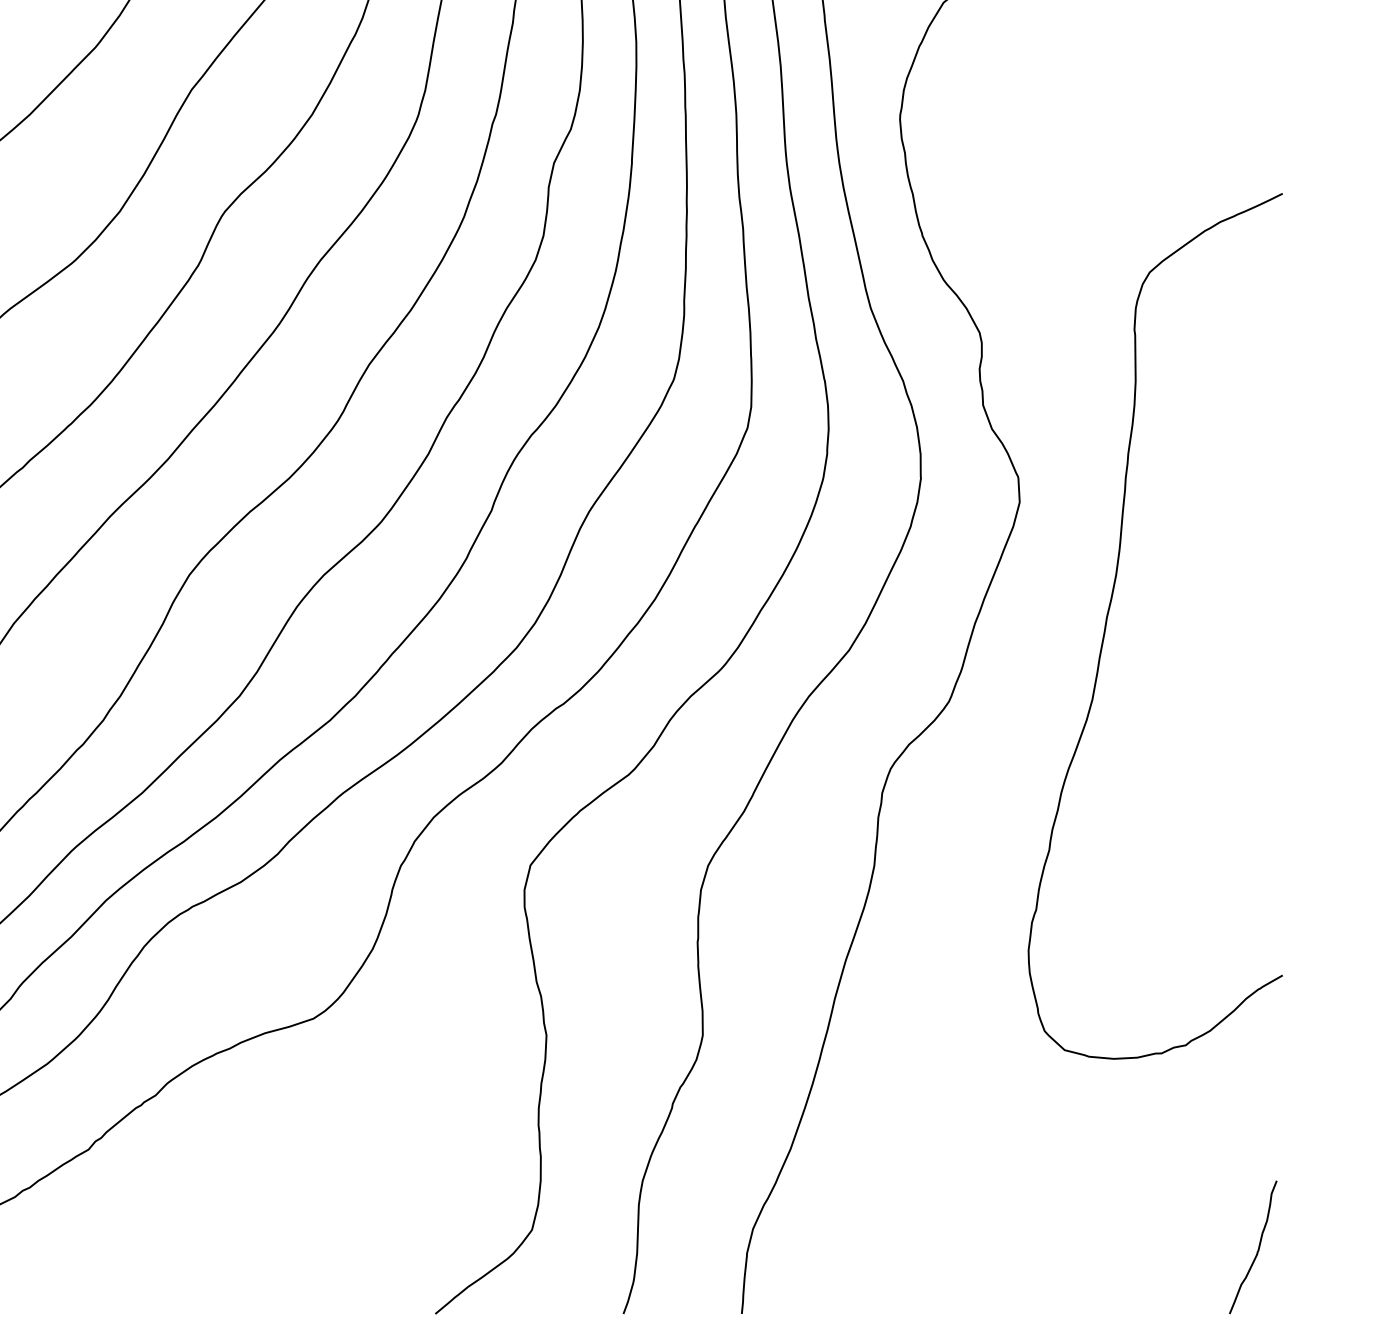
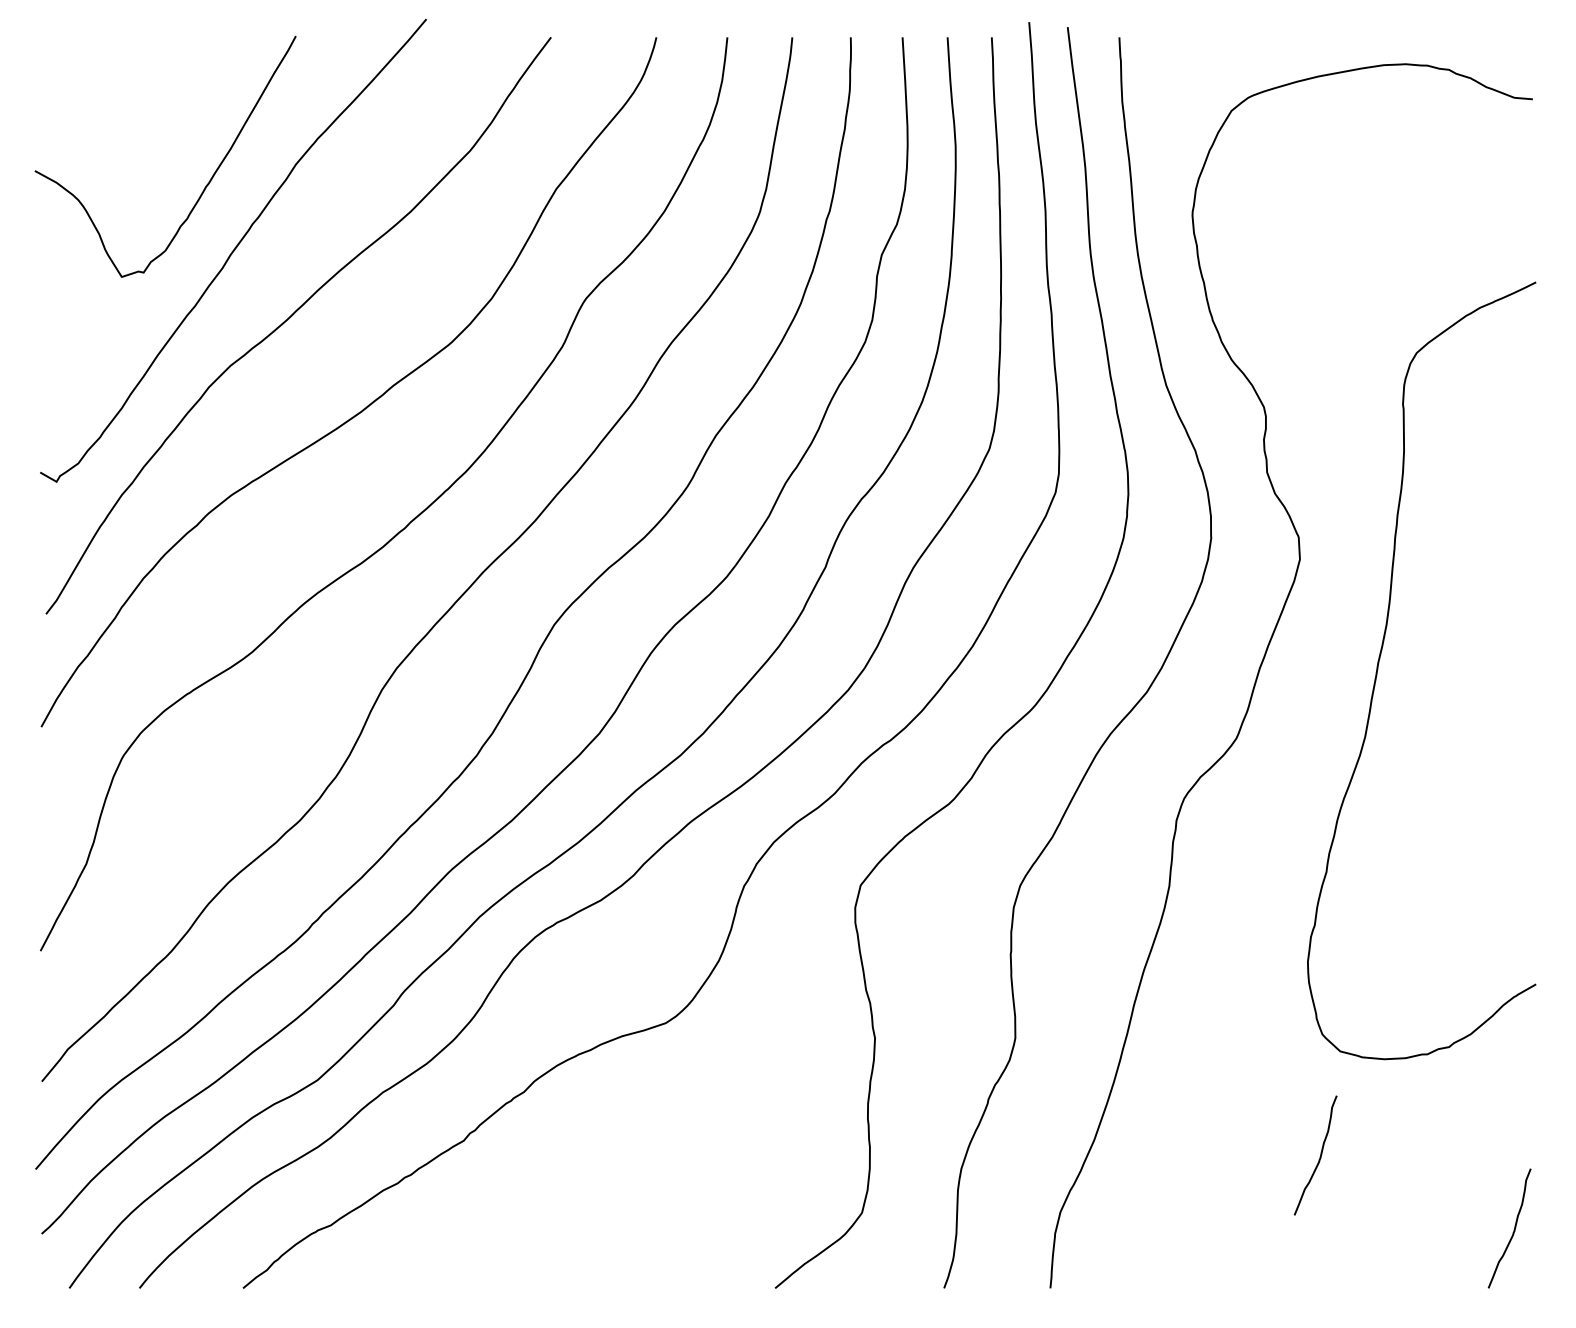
curve: (1041, 1167) -> (1319, 1156), added

